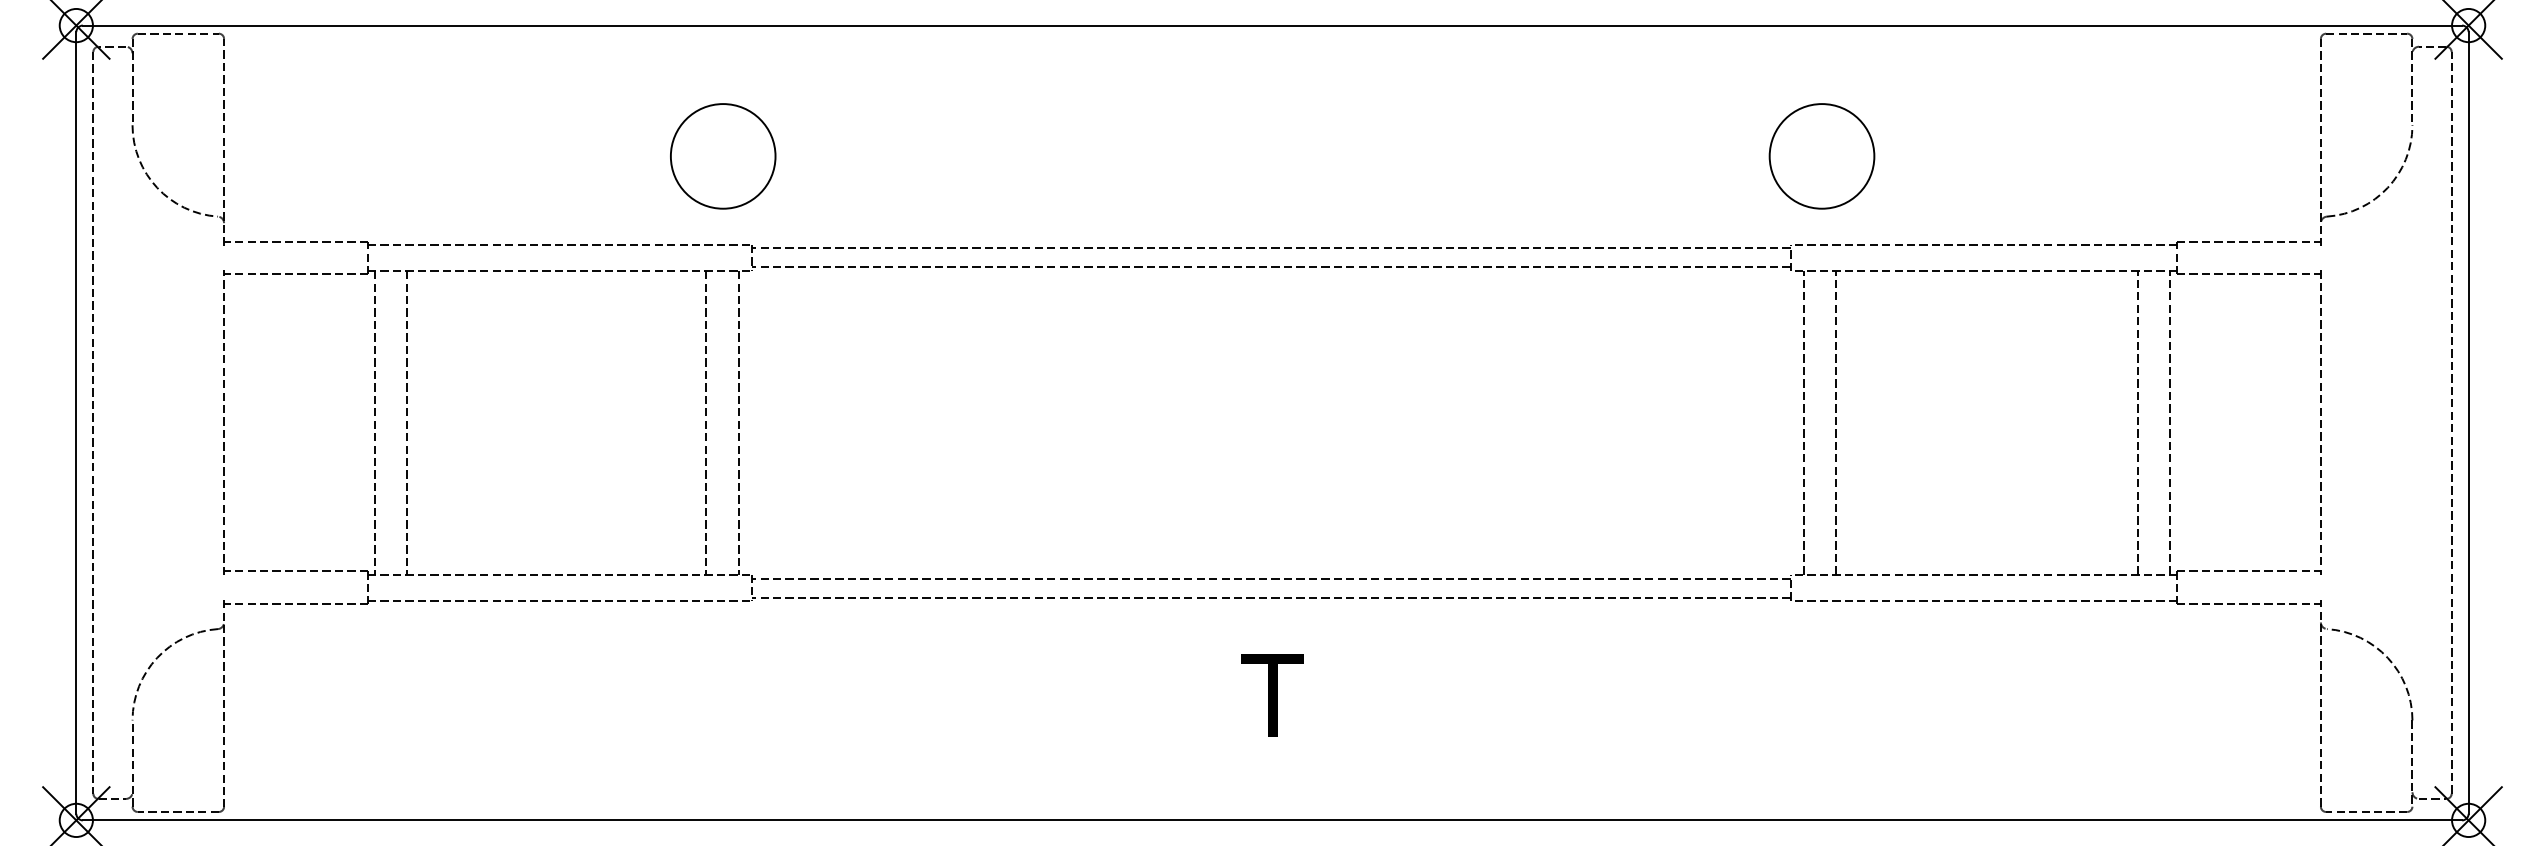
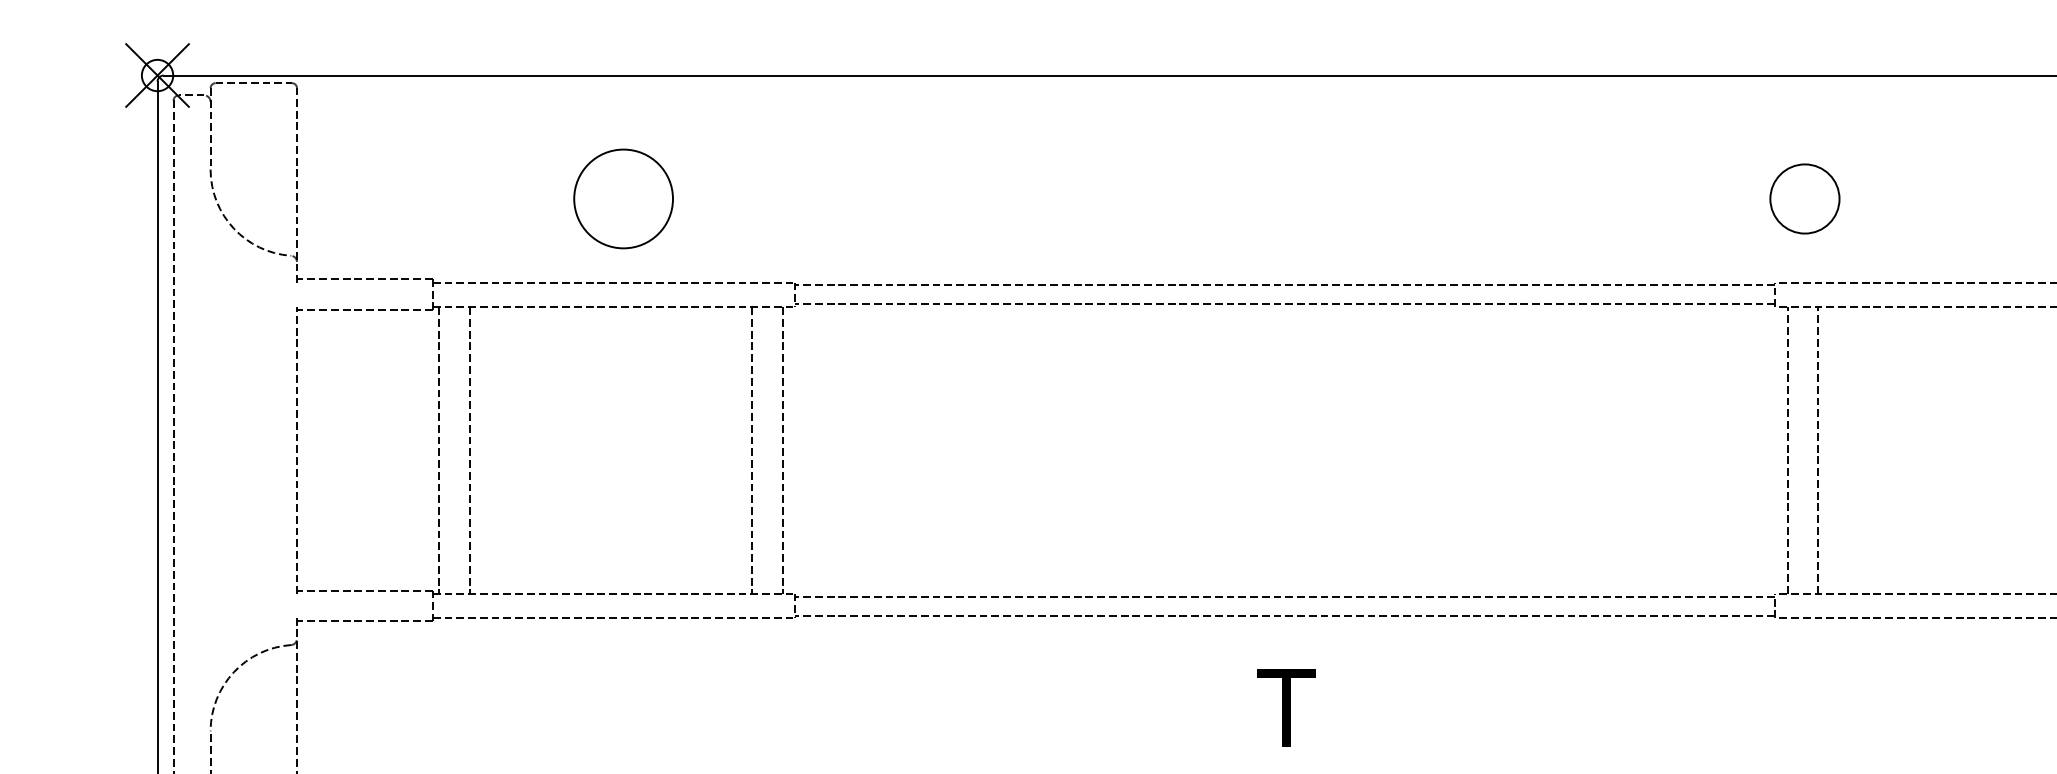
circle: (723, 156) -> (623, 199), moved
circle: (1821, 156) -> (1804, 199), size x0.7

